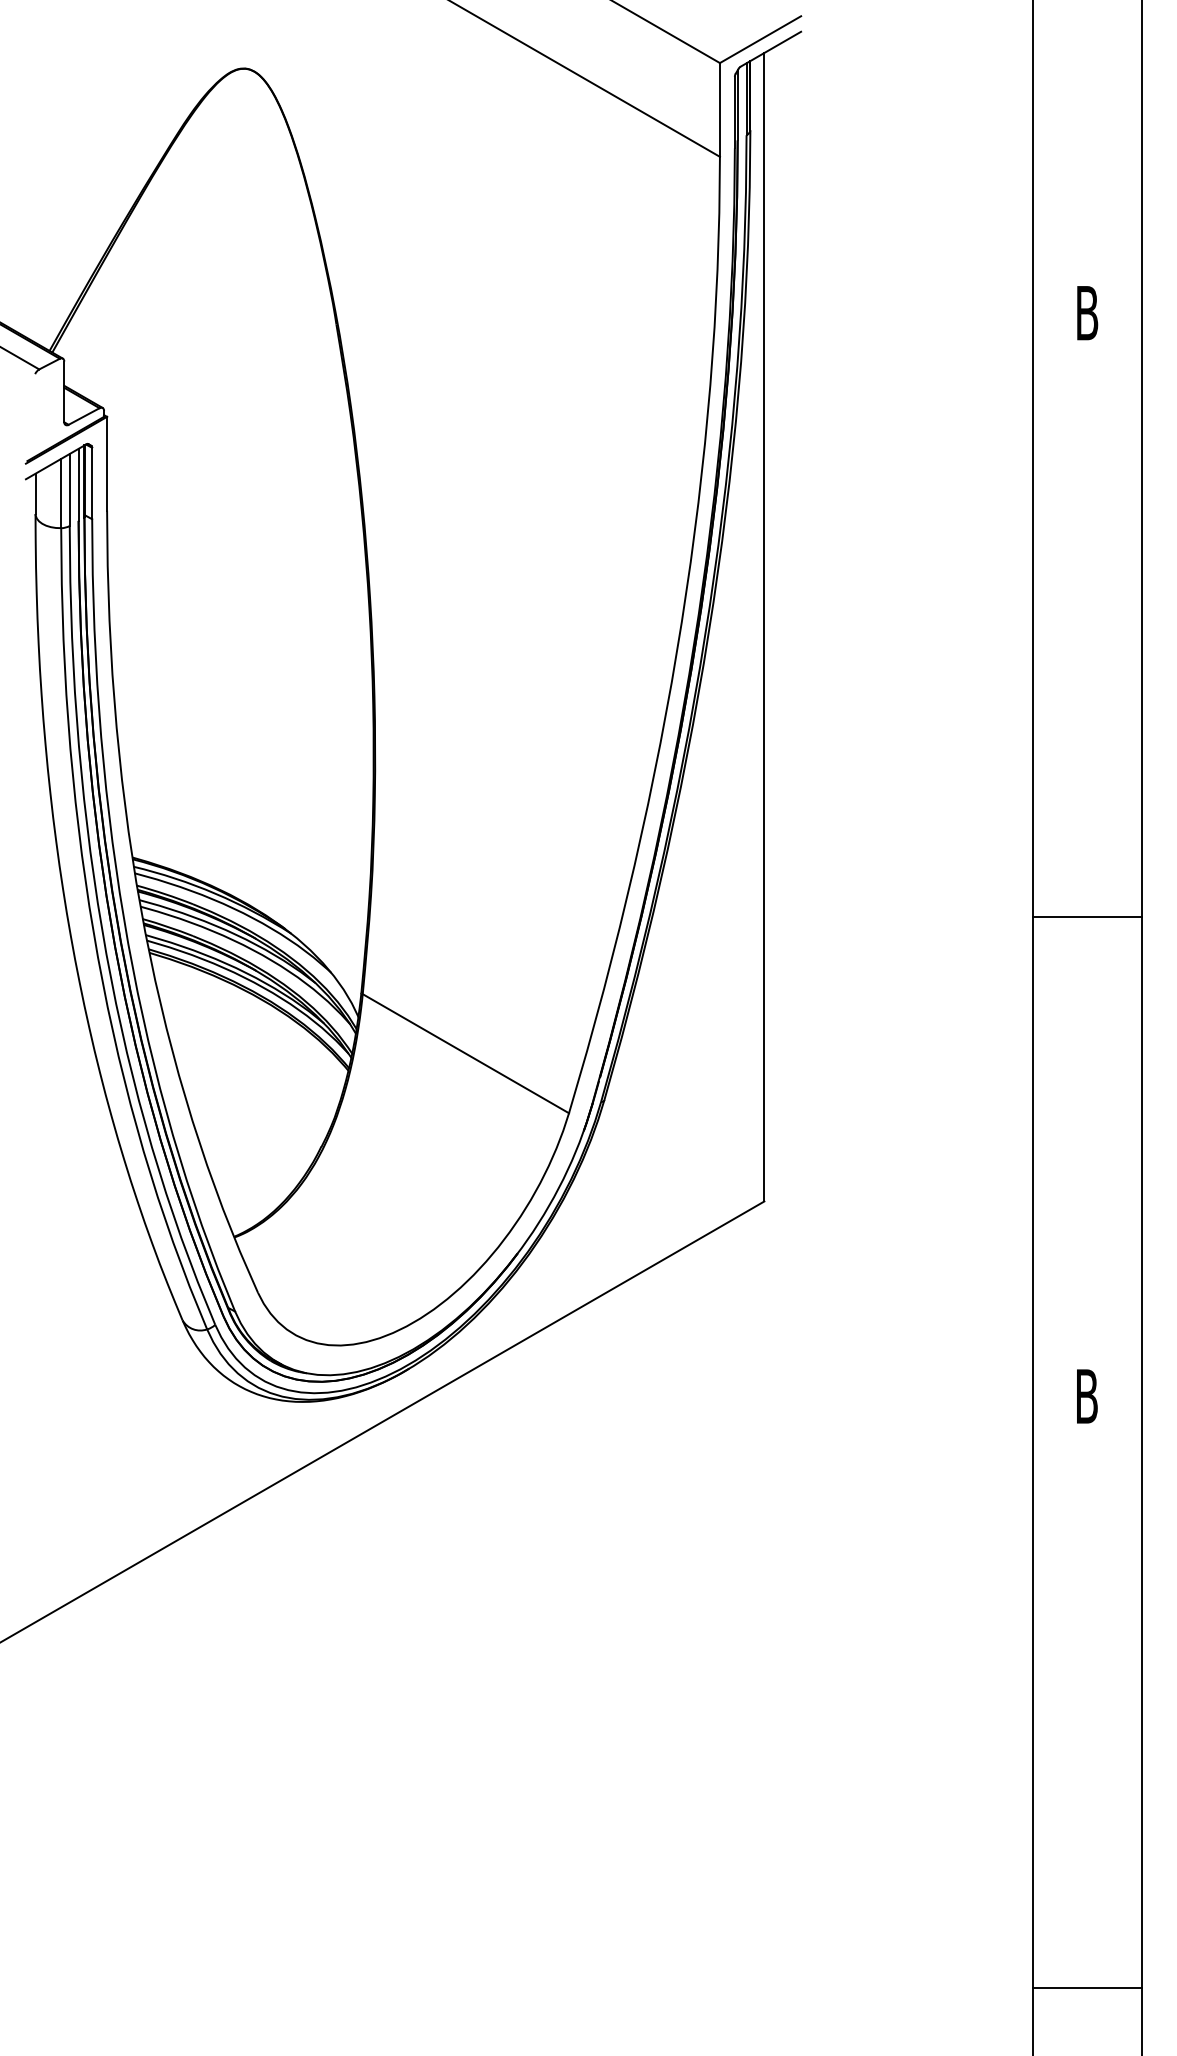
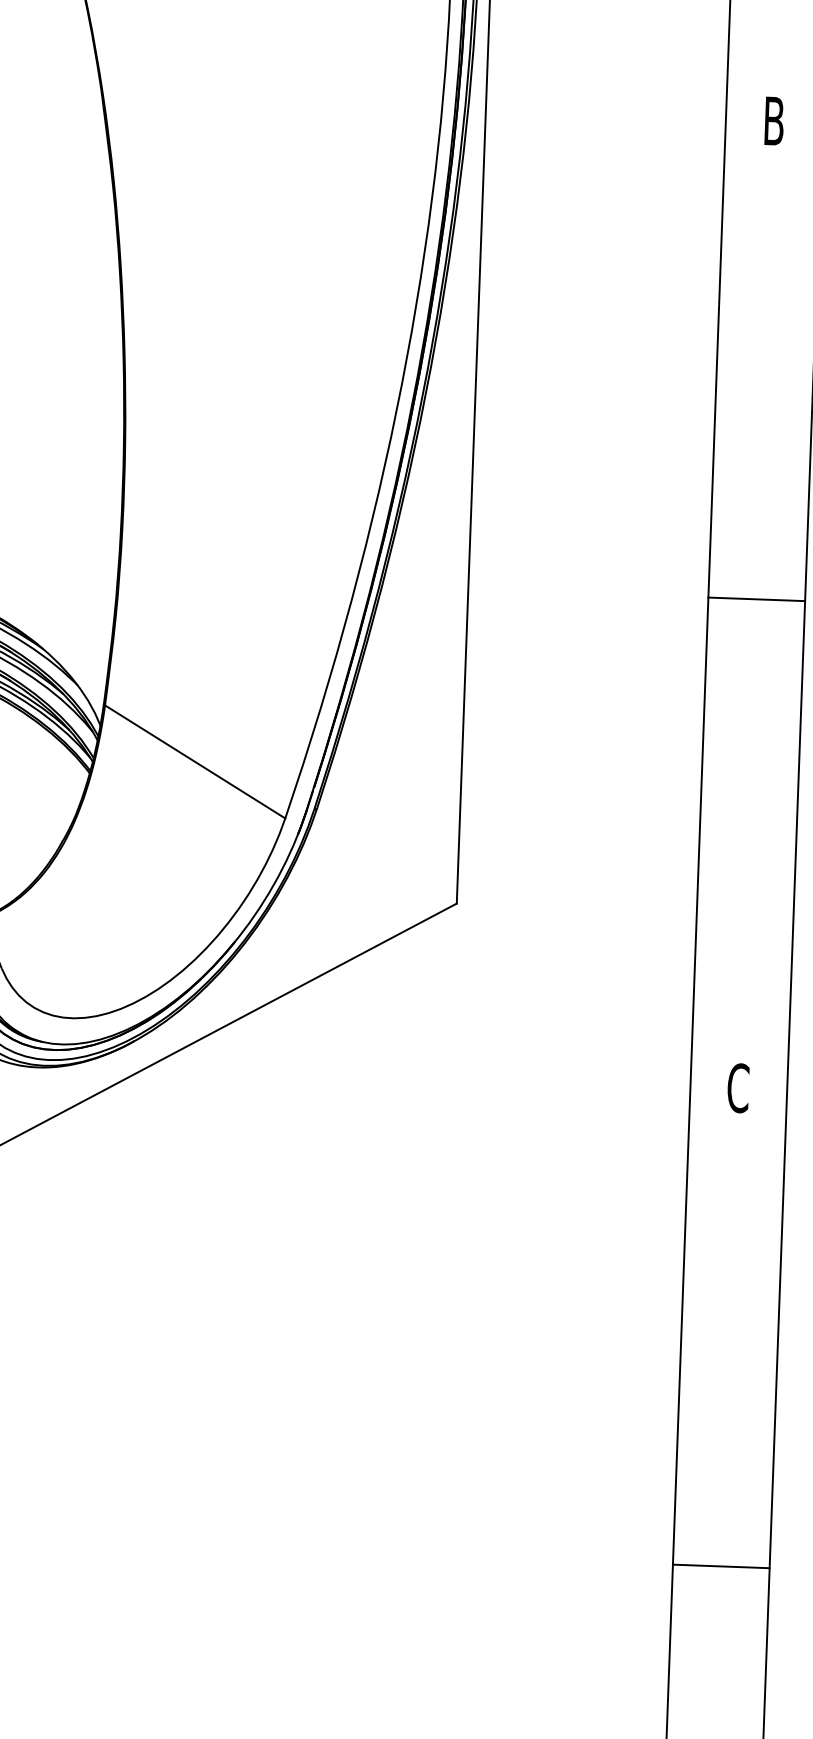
line: (1087, 916) -> (756, 599), moved
text: (1086, 1396) -> (737, 1088), B -> C
line: (1087, 1988) -> (721, 1566), moved

